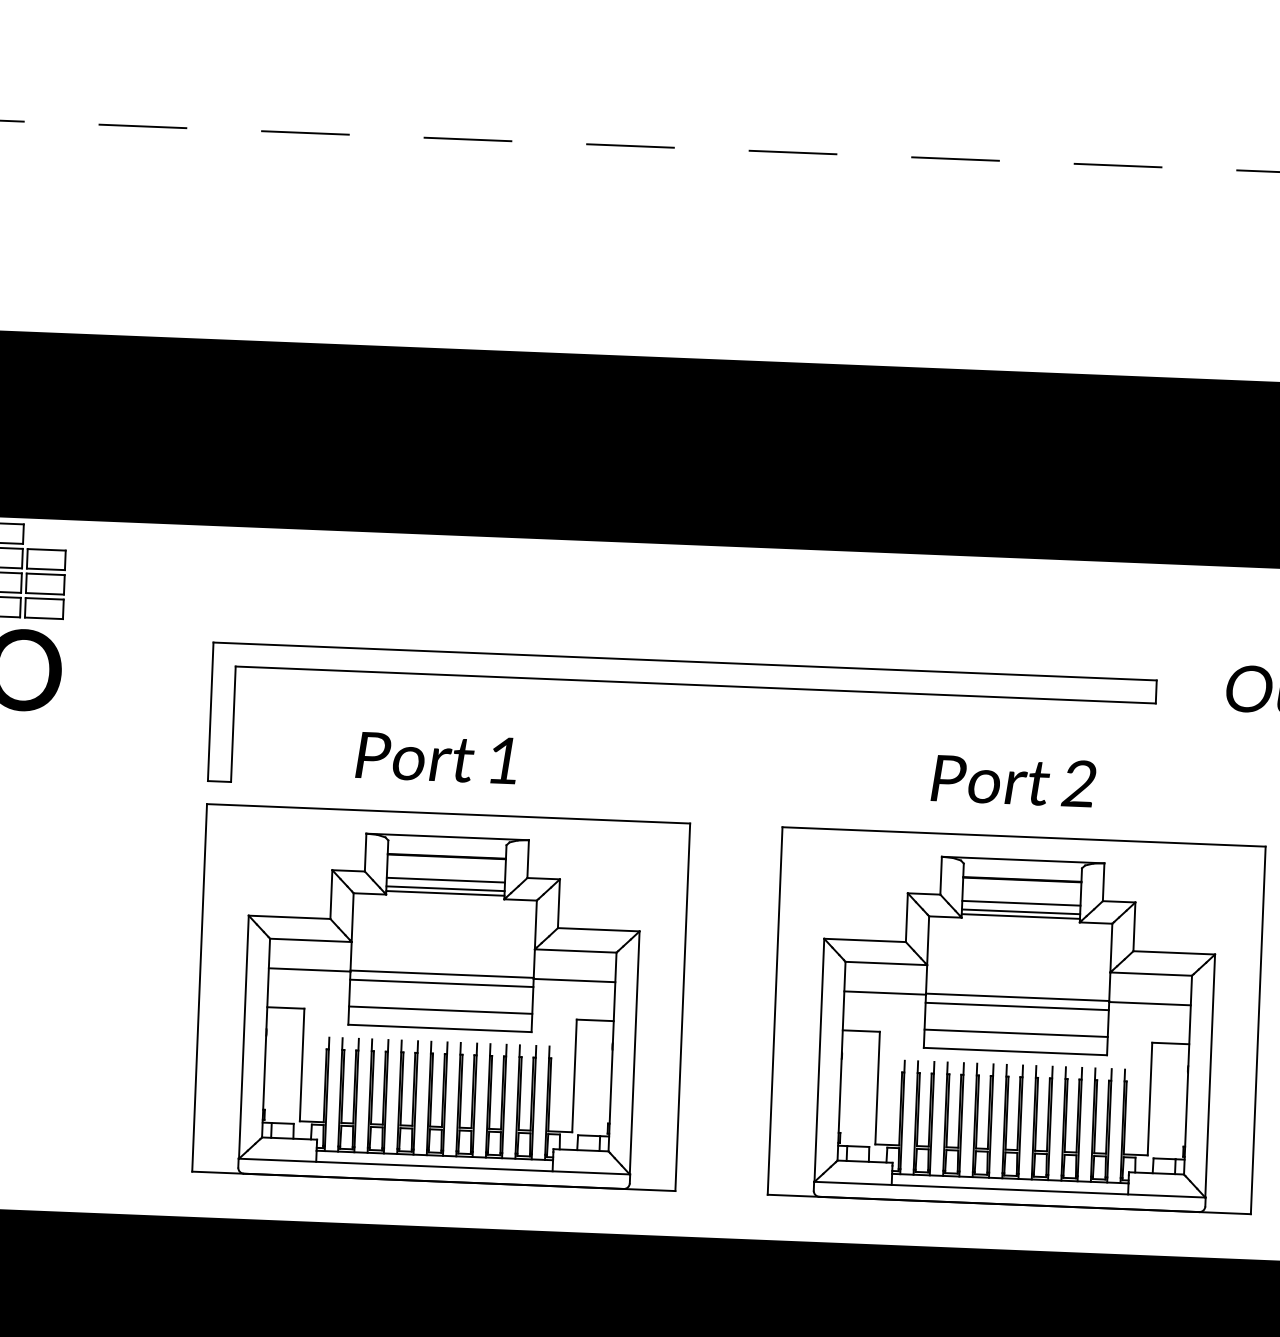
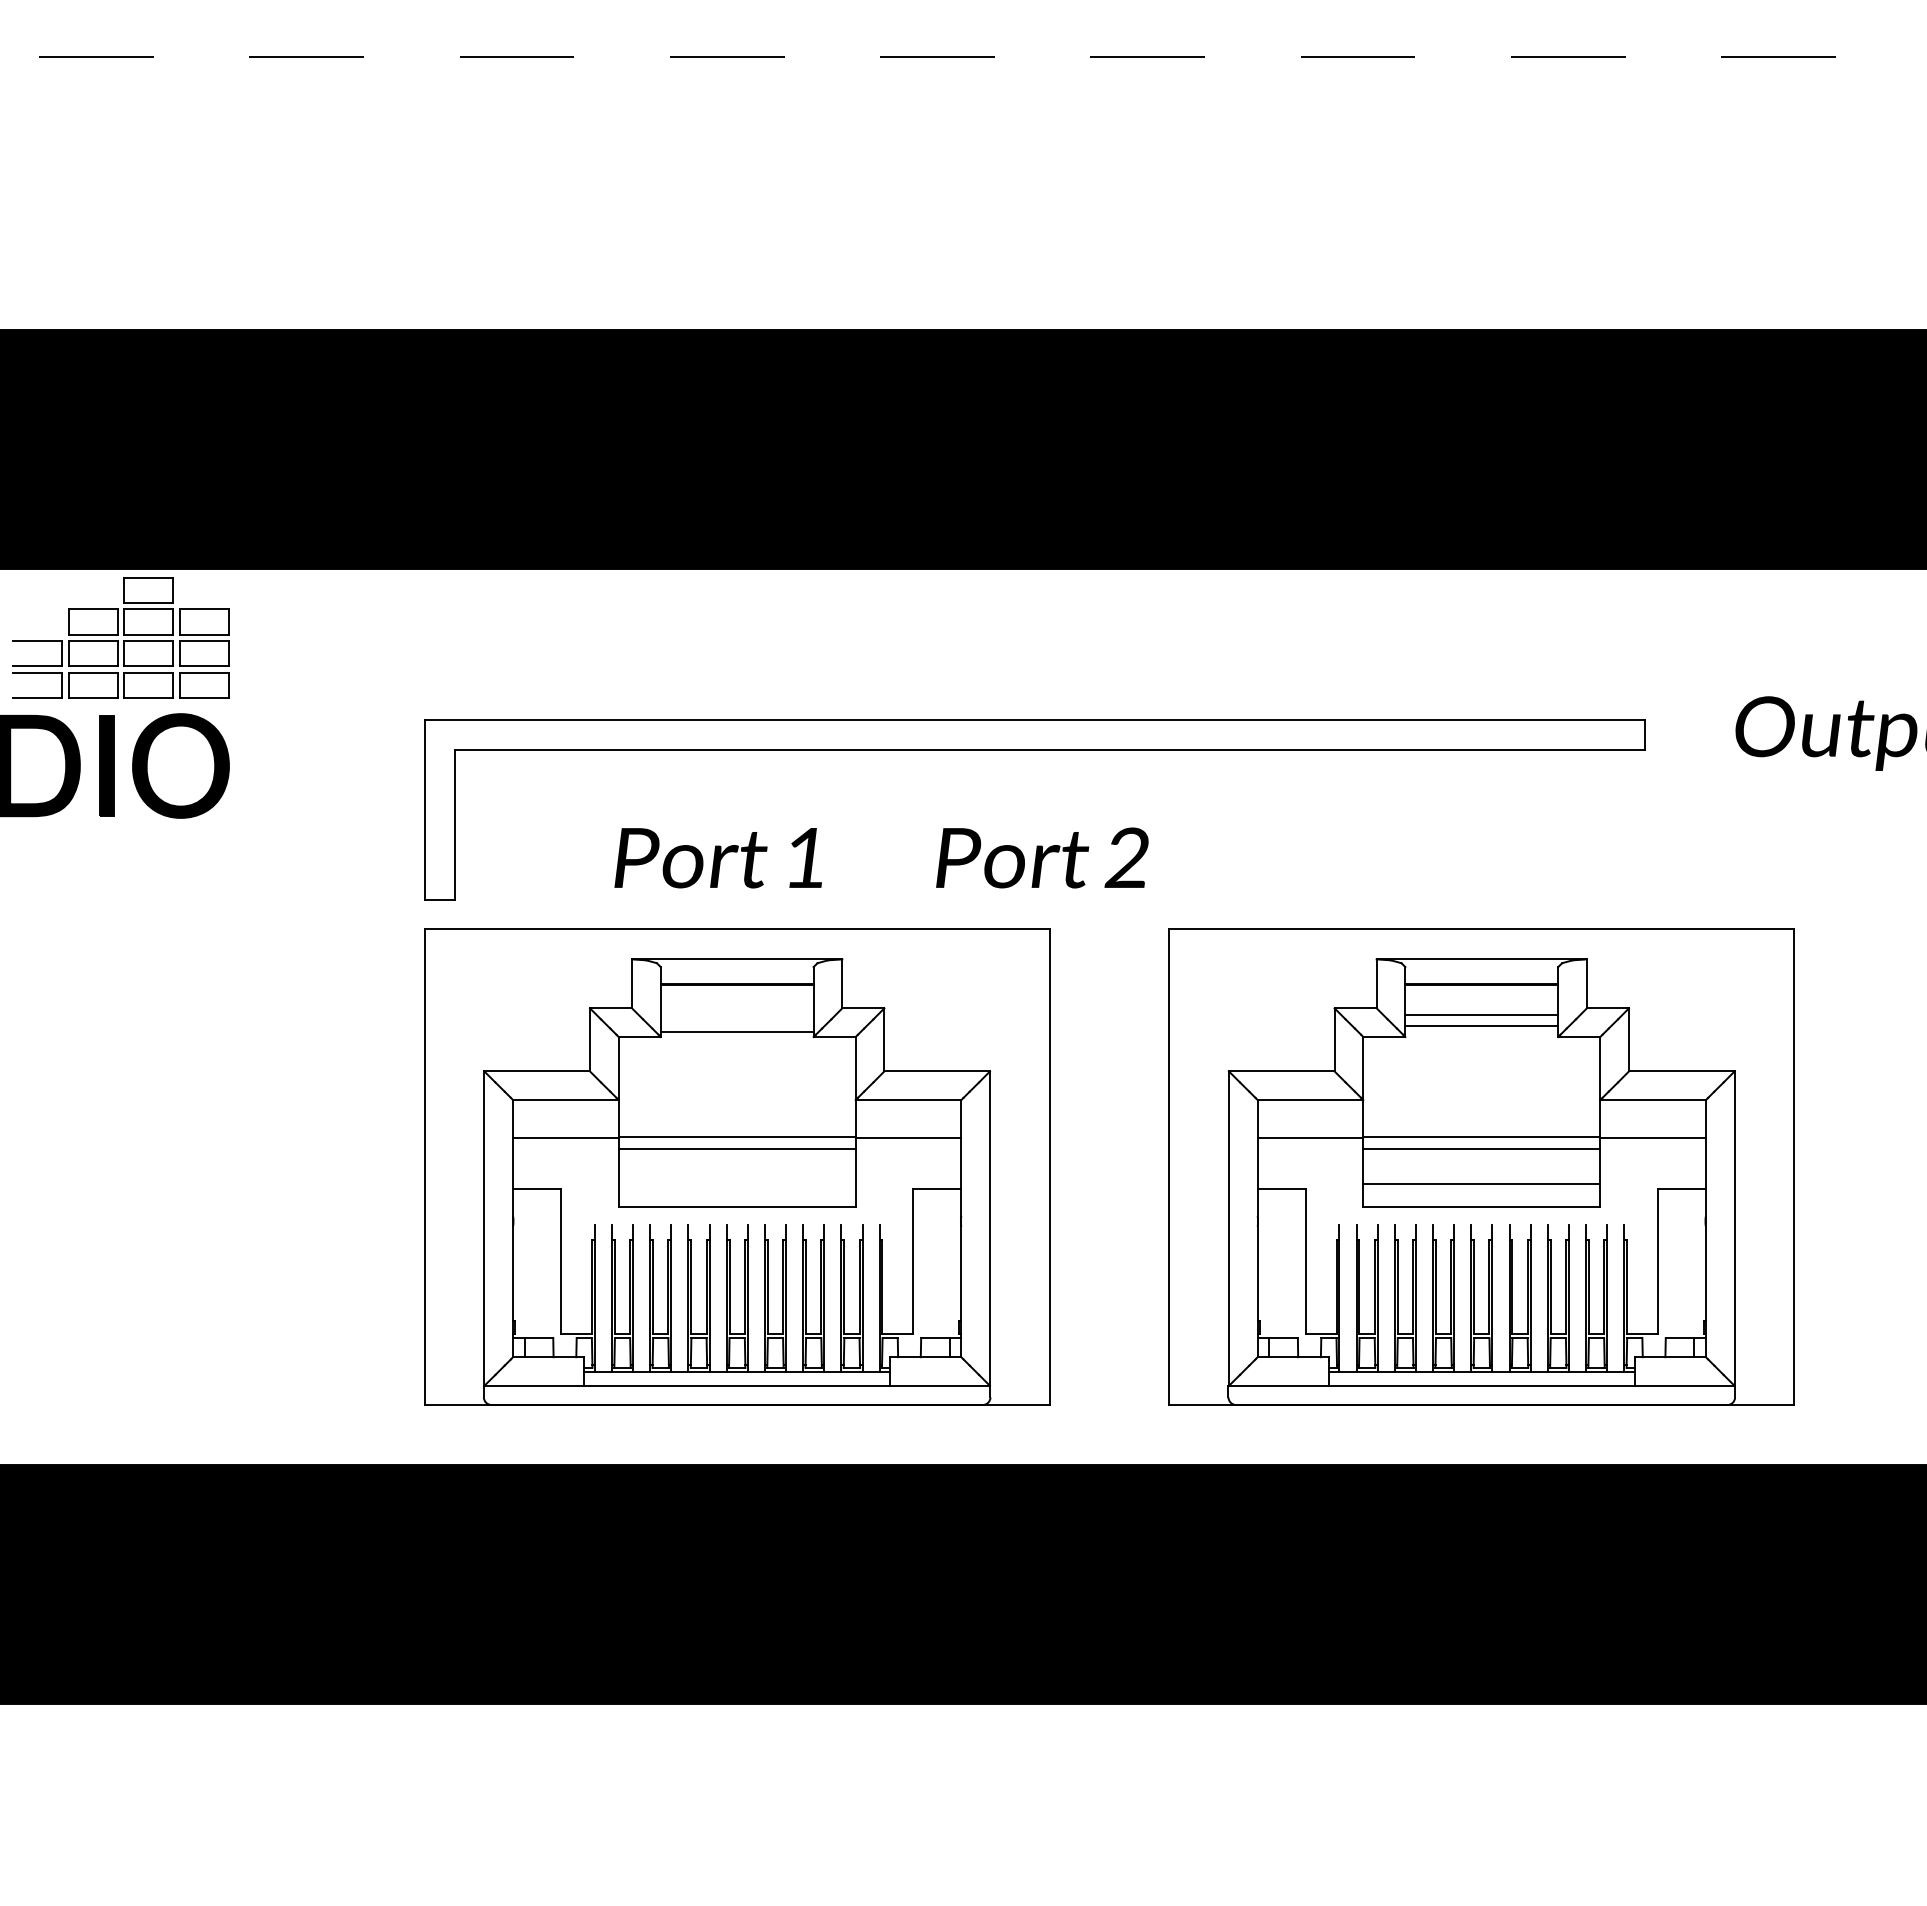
text: (1013, 780) -> (1042, 857), moved
line: (445, 880) -> (736, 1015), removed
line: (445, 888) -> (736, 1026), removed
line: (1020, 916) -> (1481, 1032), removed
line: (440, 1010) -> (736, 1183), removed

